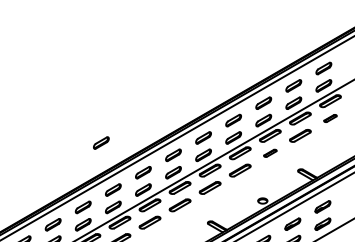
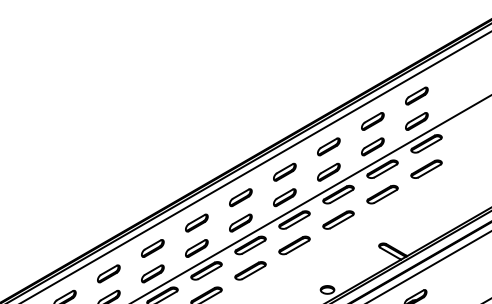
part: (330, 118) -> (426, 169), size x1.67
part: (101, 142) -> (91, 204), removed
part: (270, 153) -> (338, 220), size x1.67

